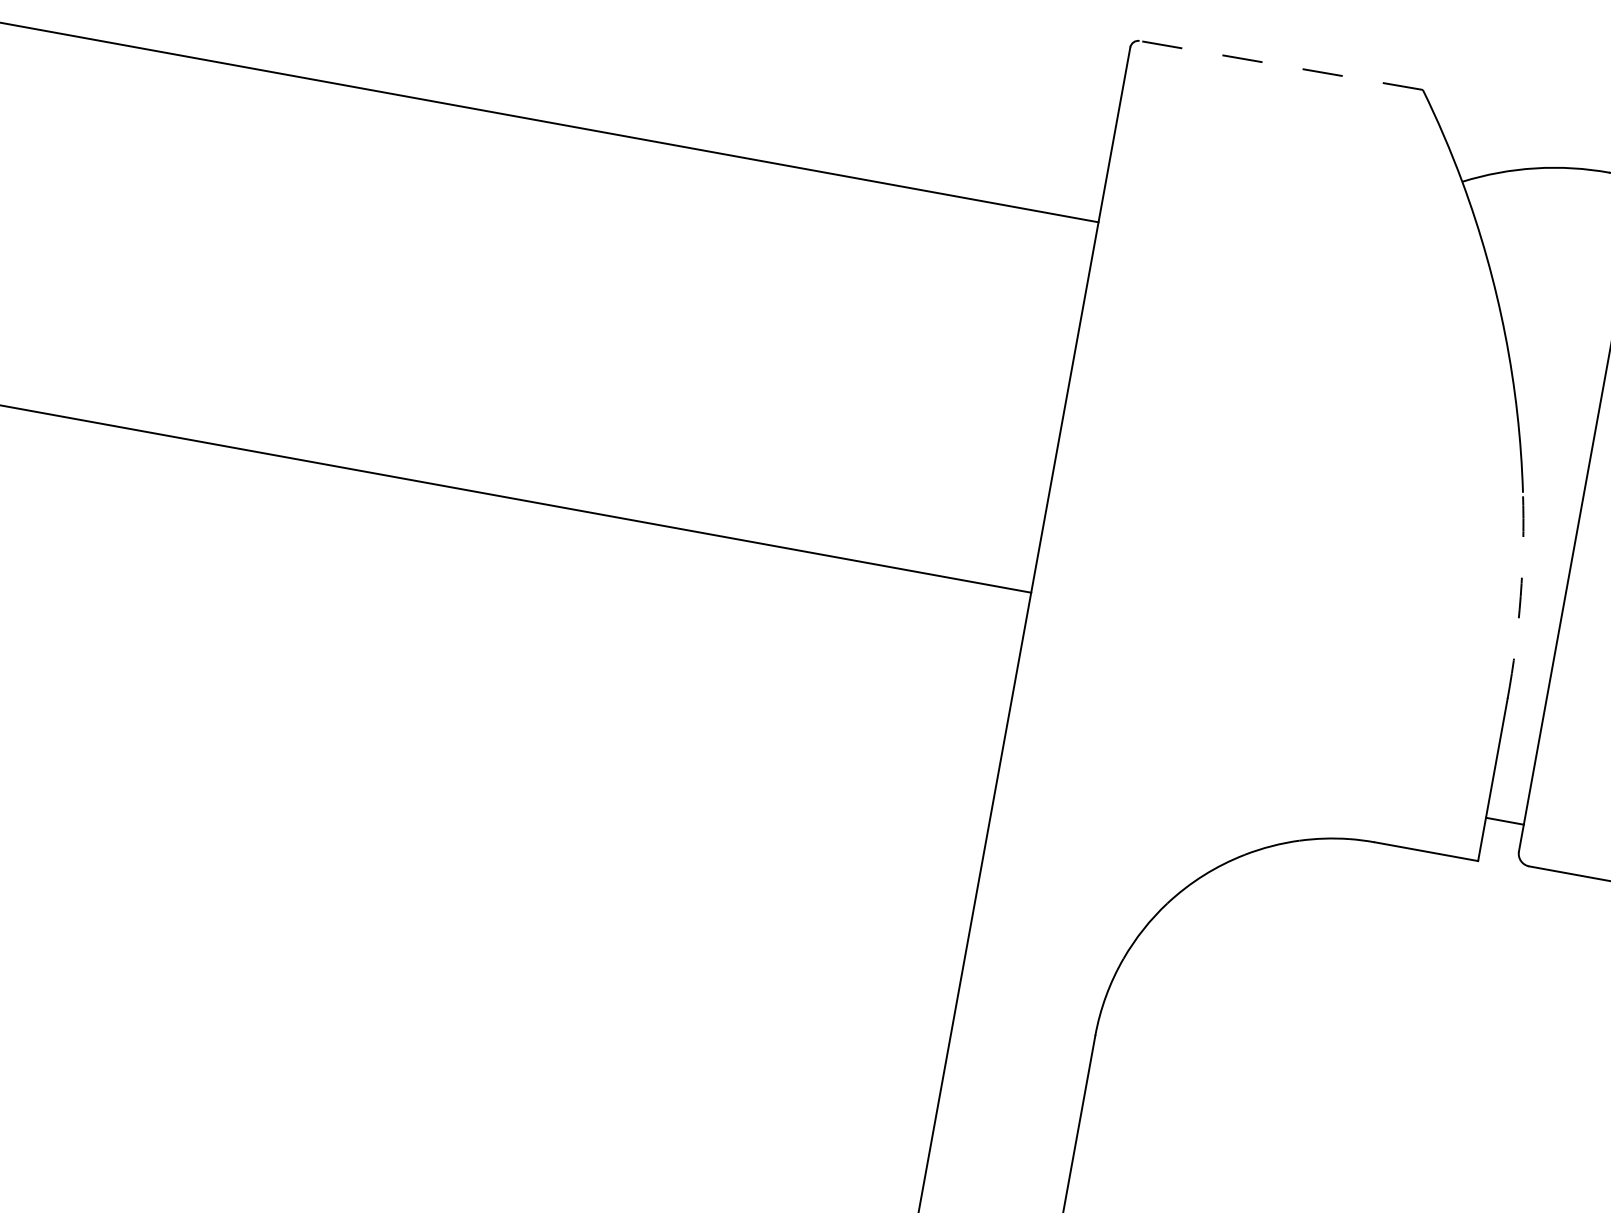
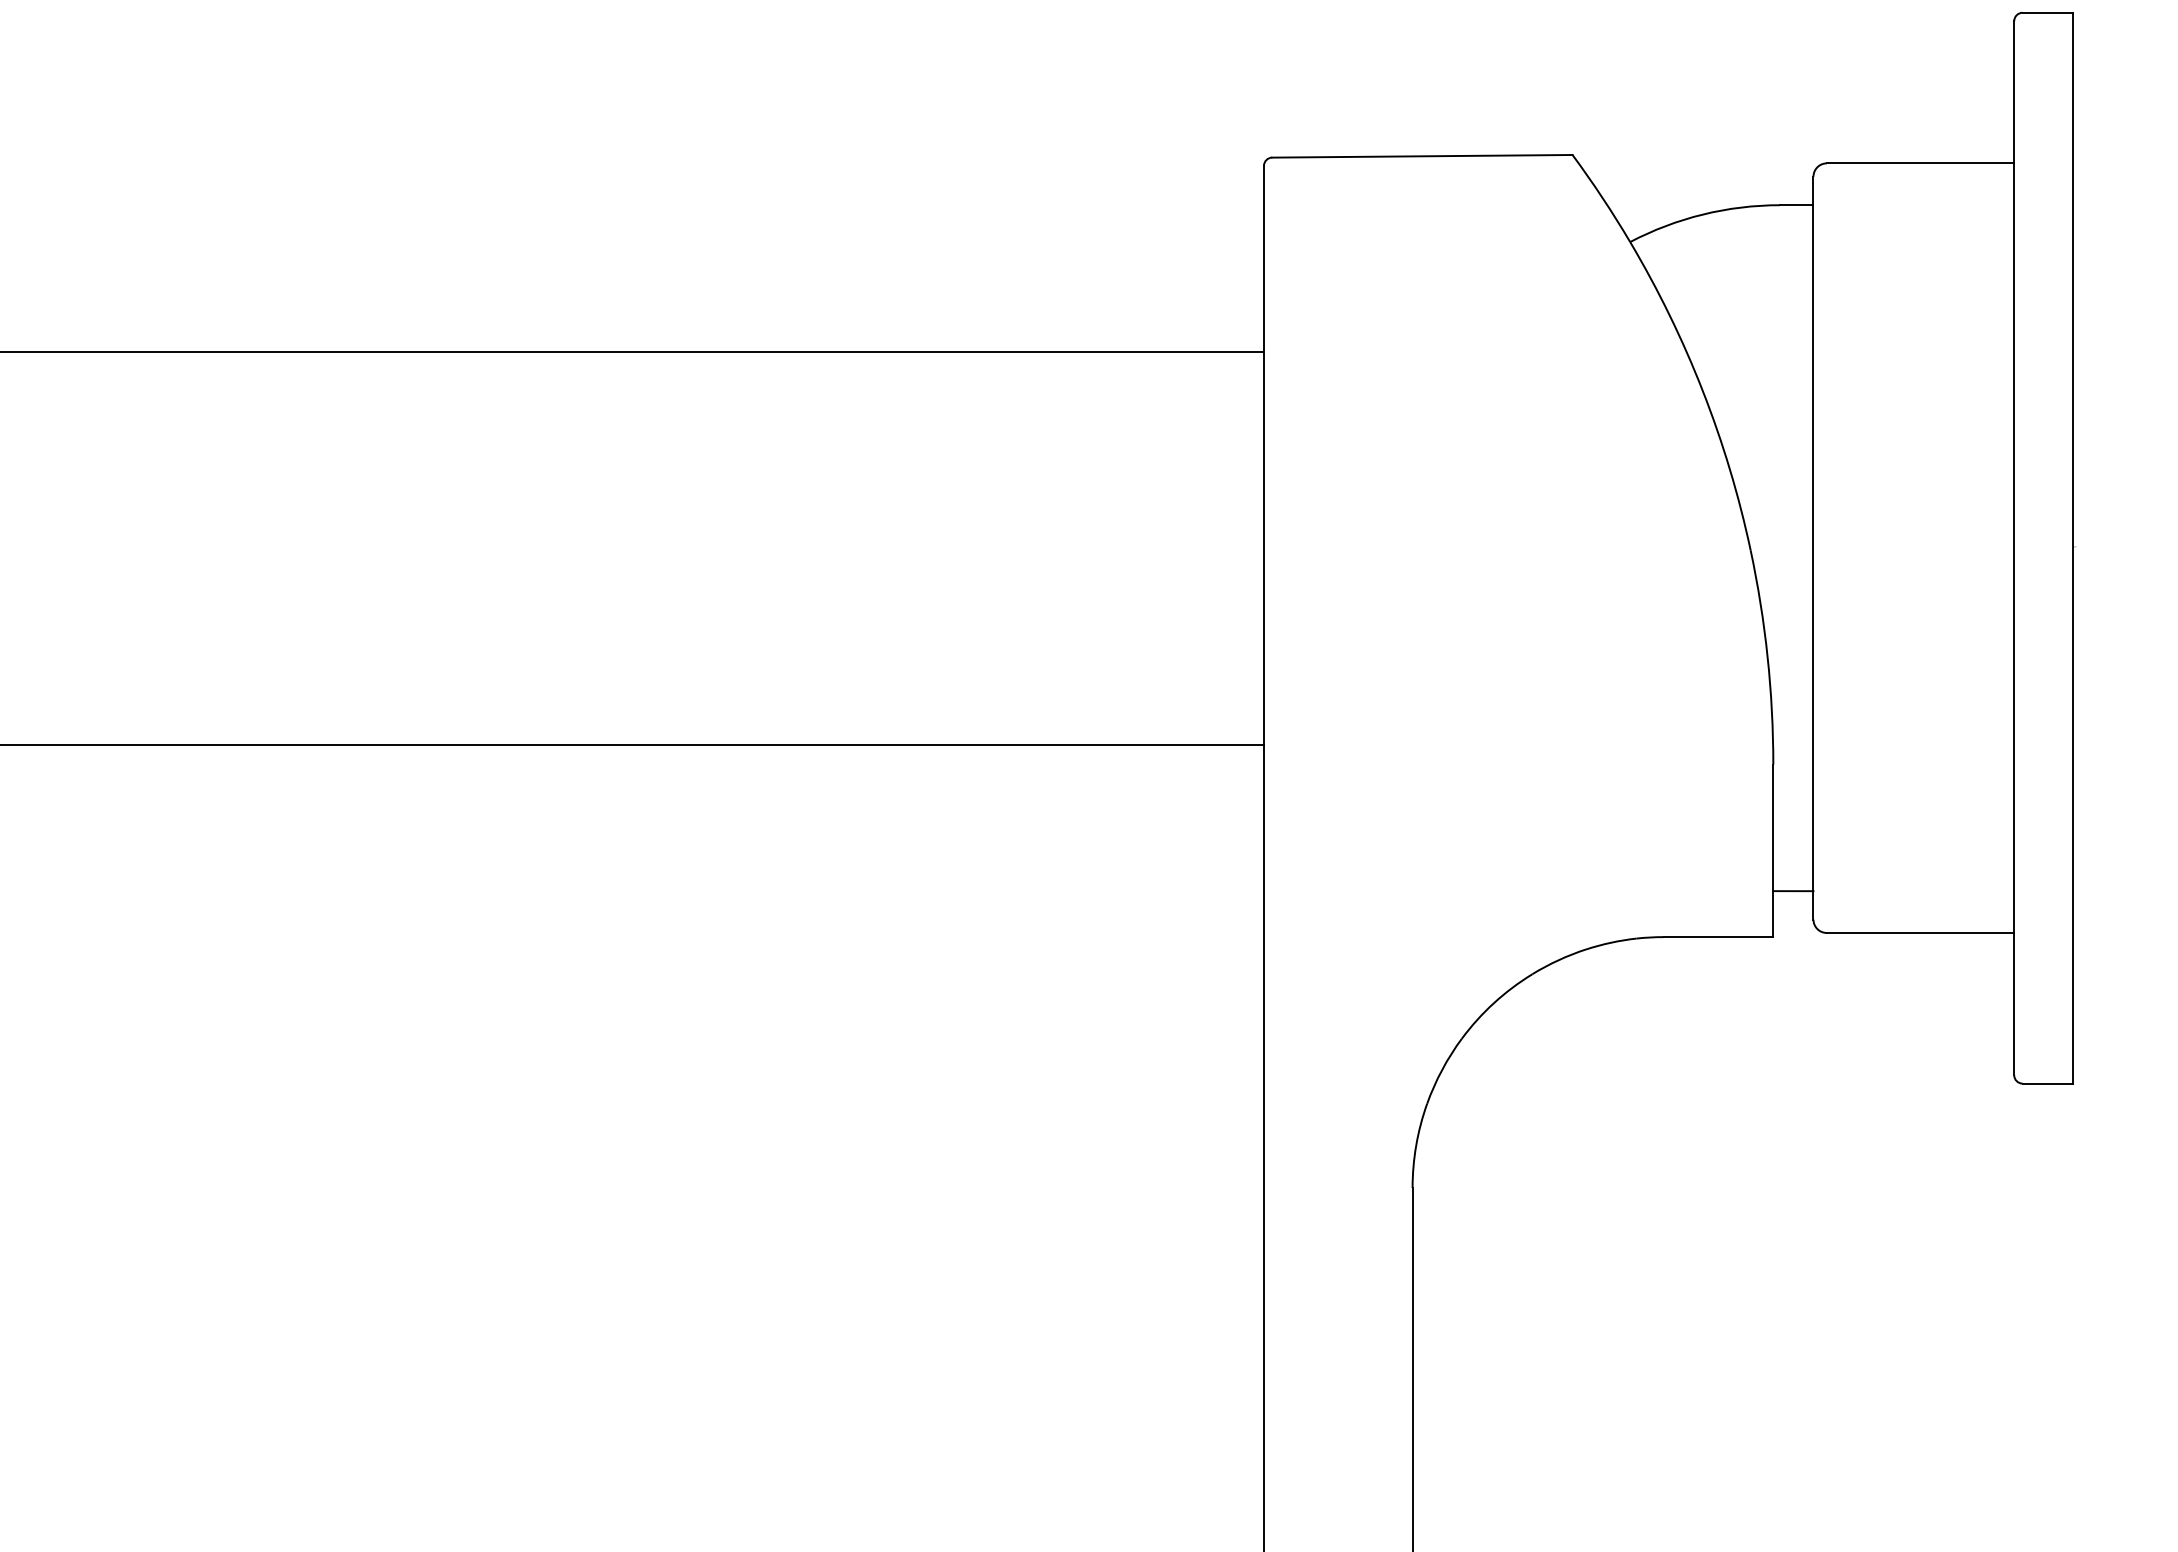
line: (1280, 65) -> (1421, 156), dashed -> solid
arc: (1520, 595) -> (1767, 656), dashed -> solid

